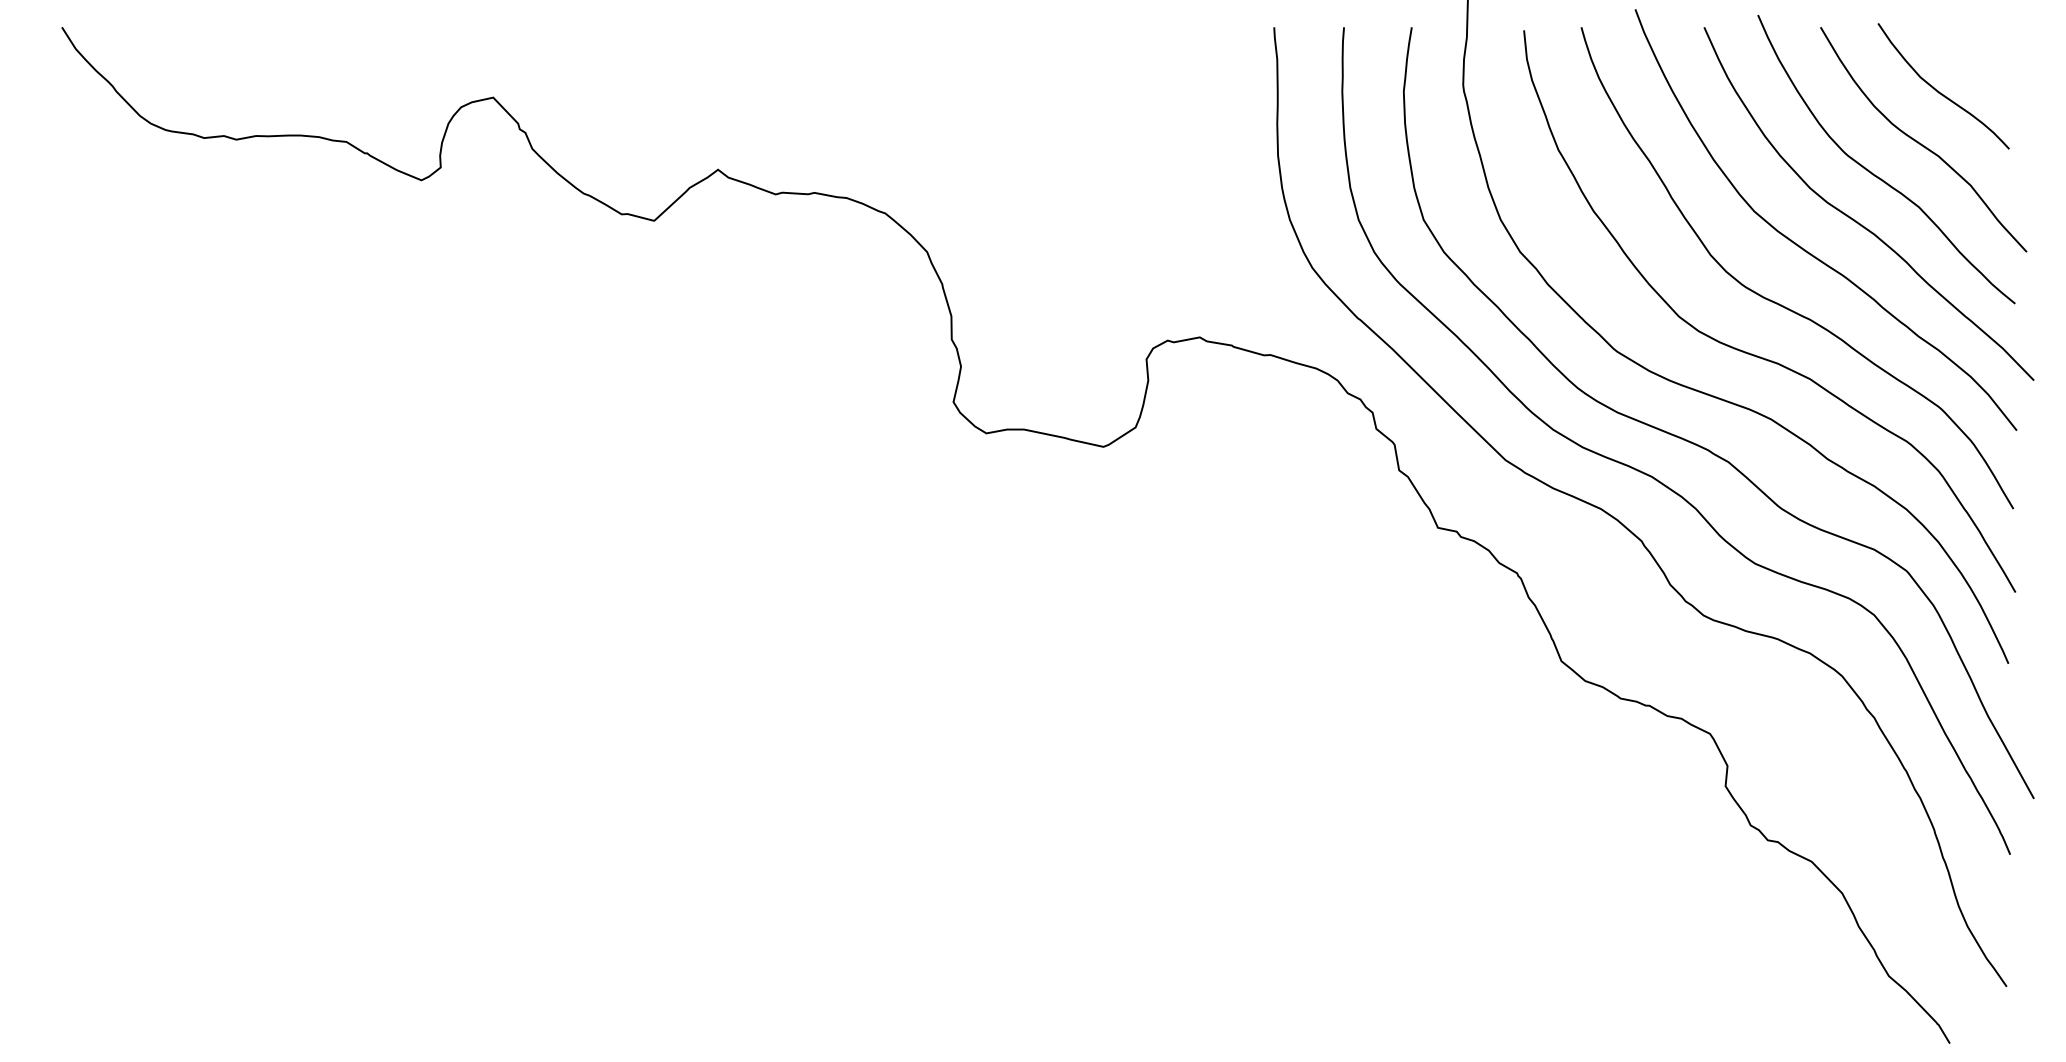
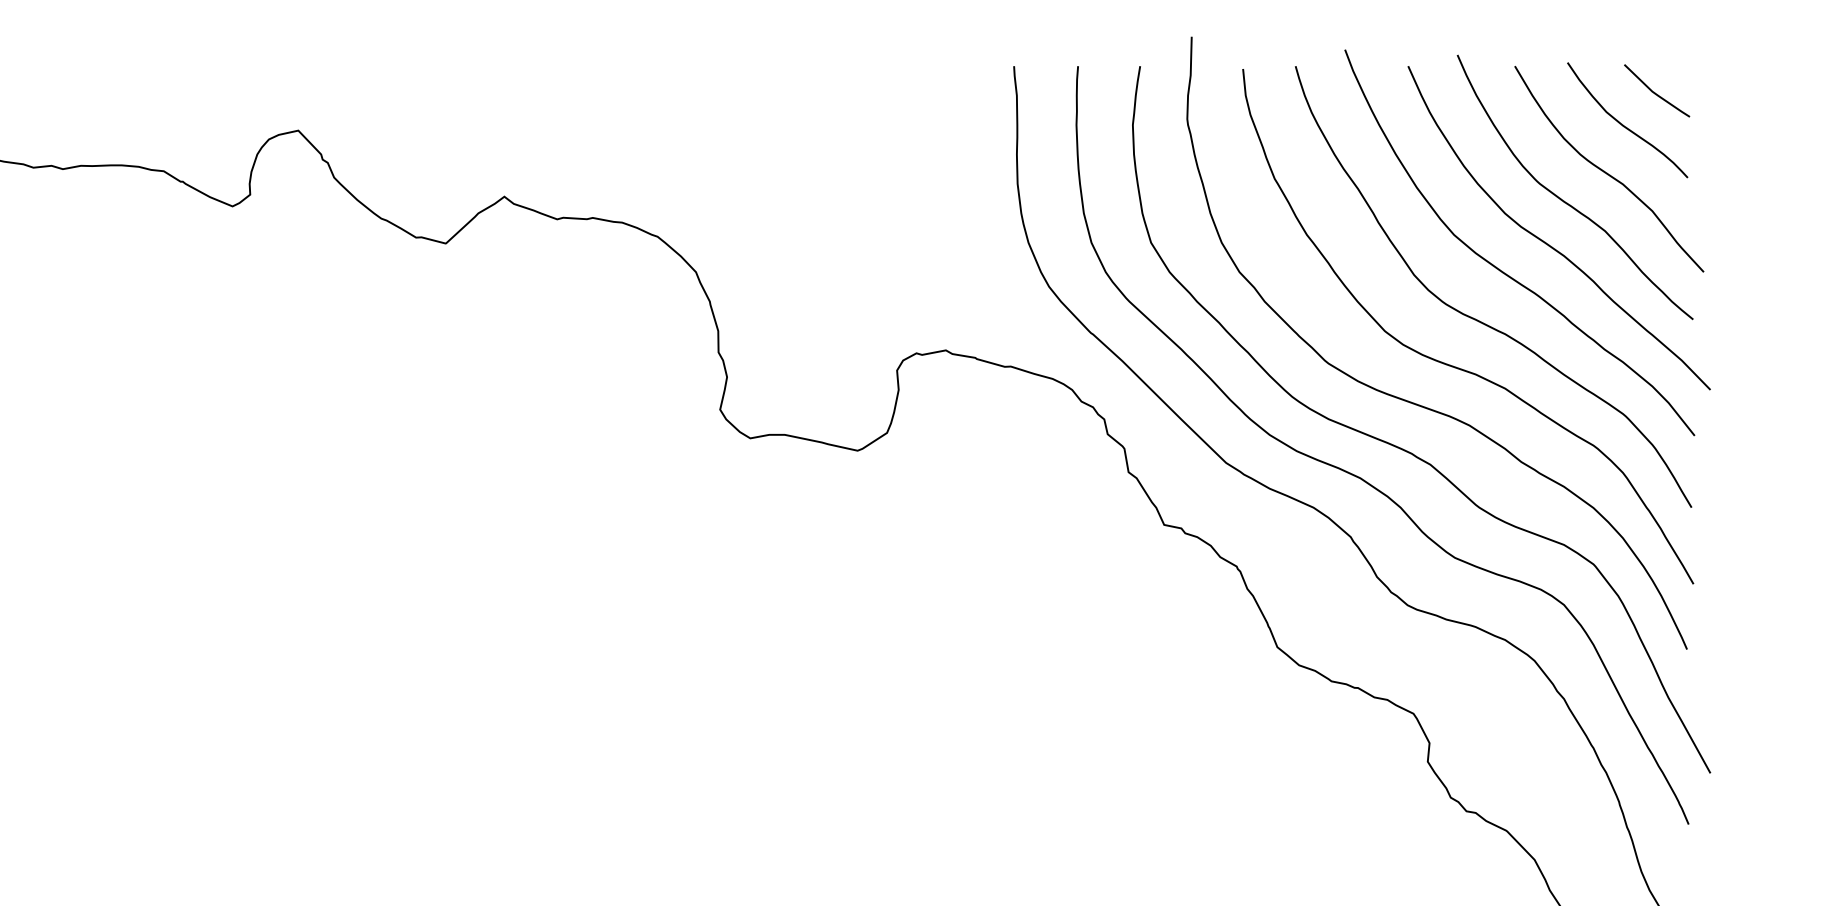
line: (1973, 55) -> (1654, 92), added

